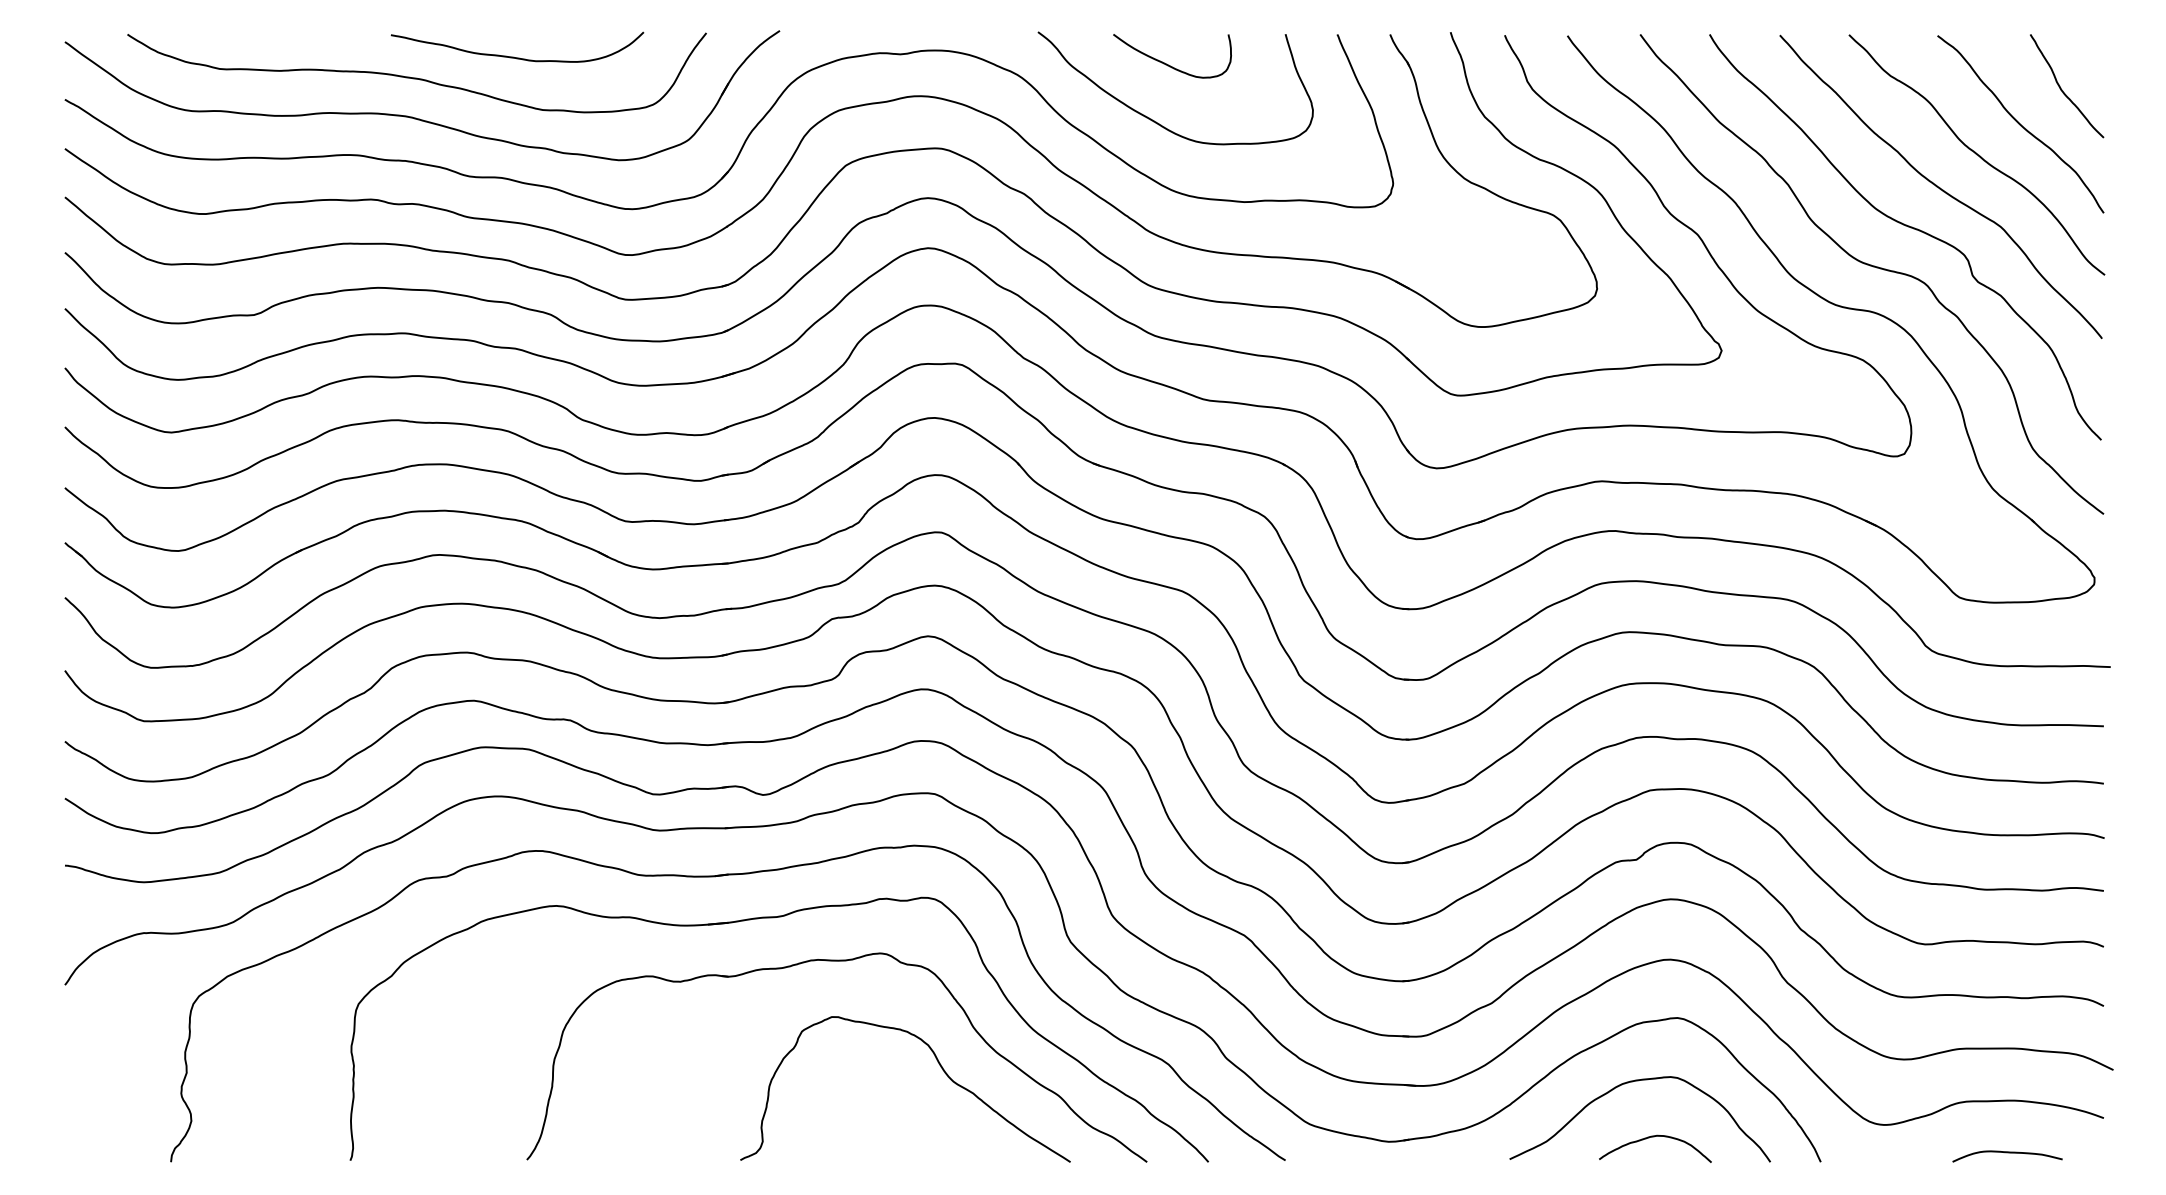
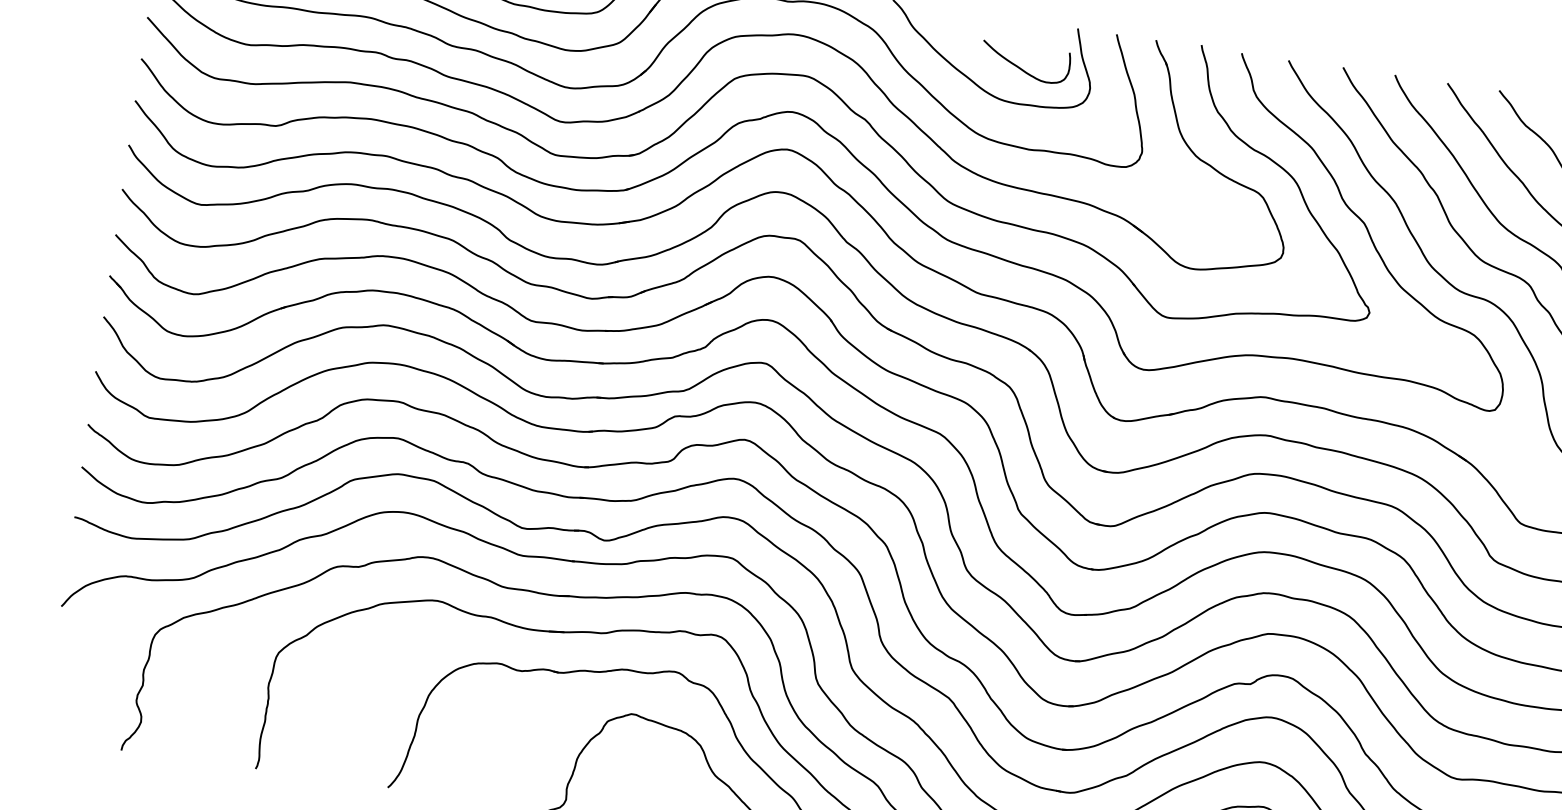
curve: (1168, 64) -> (1021, 68), moved

